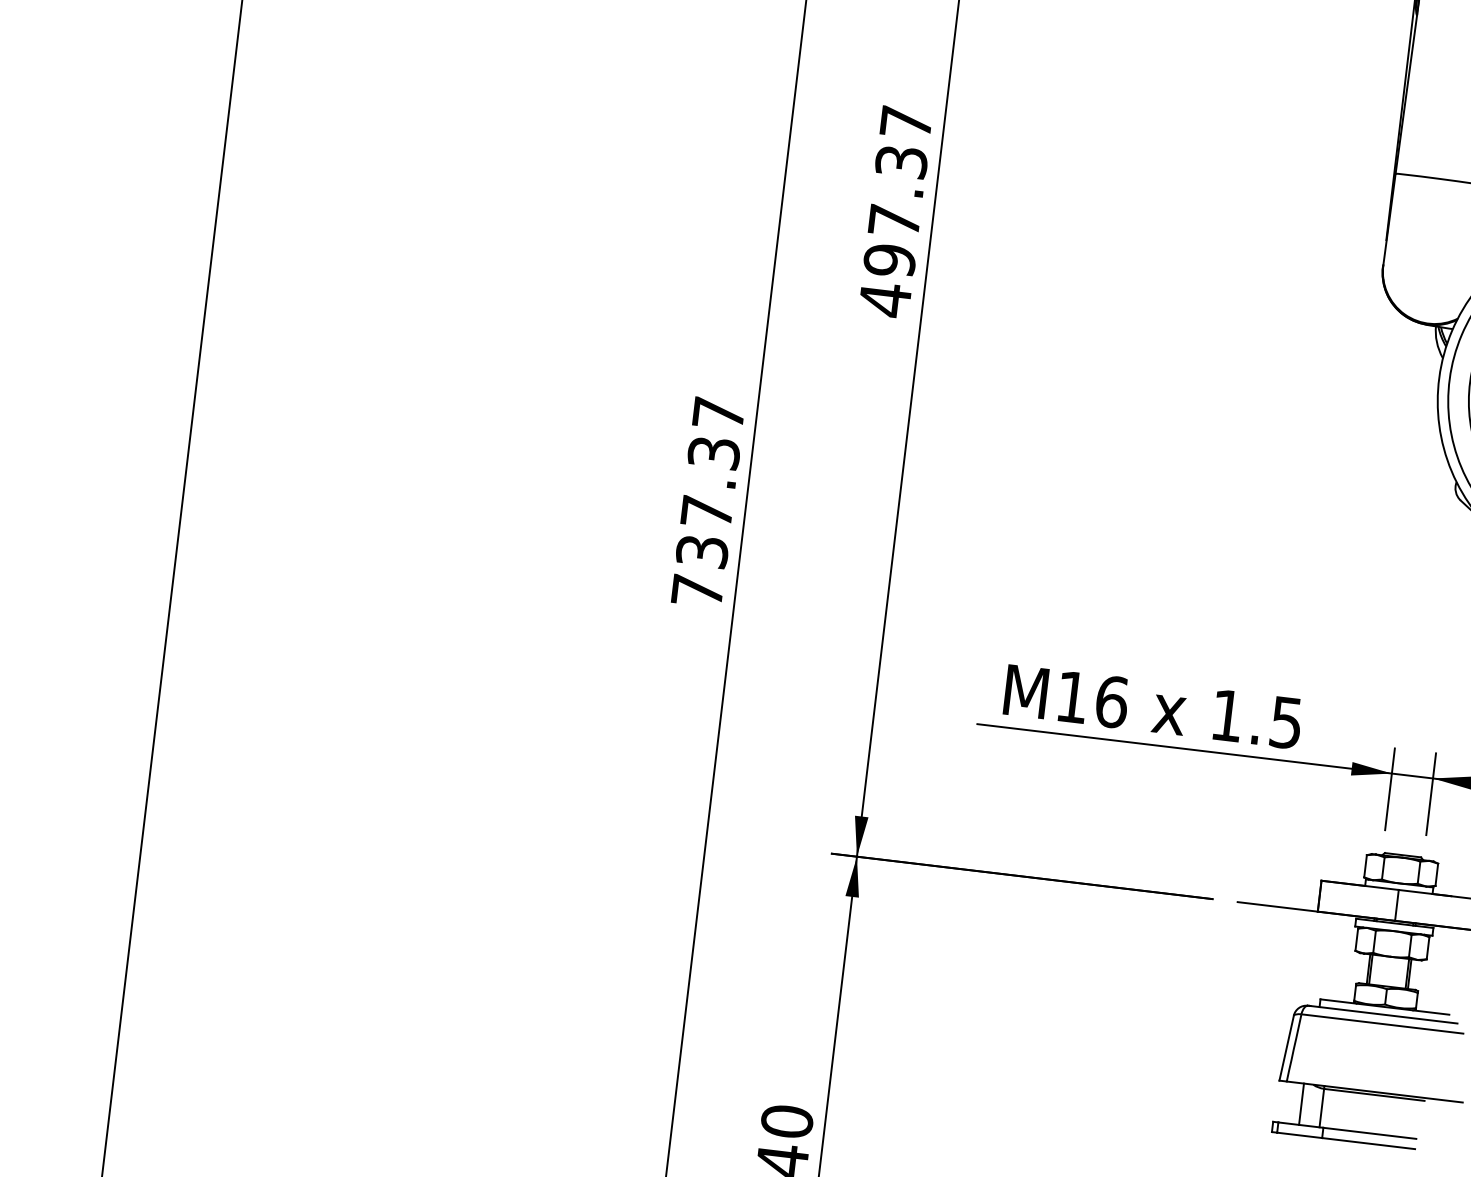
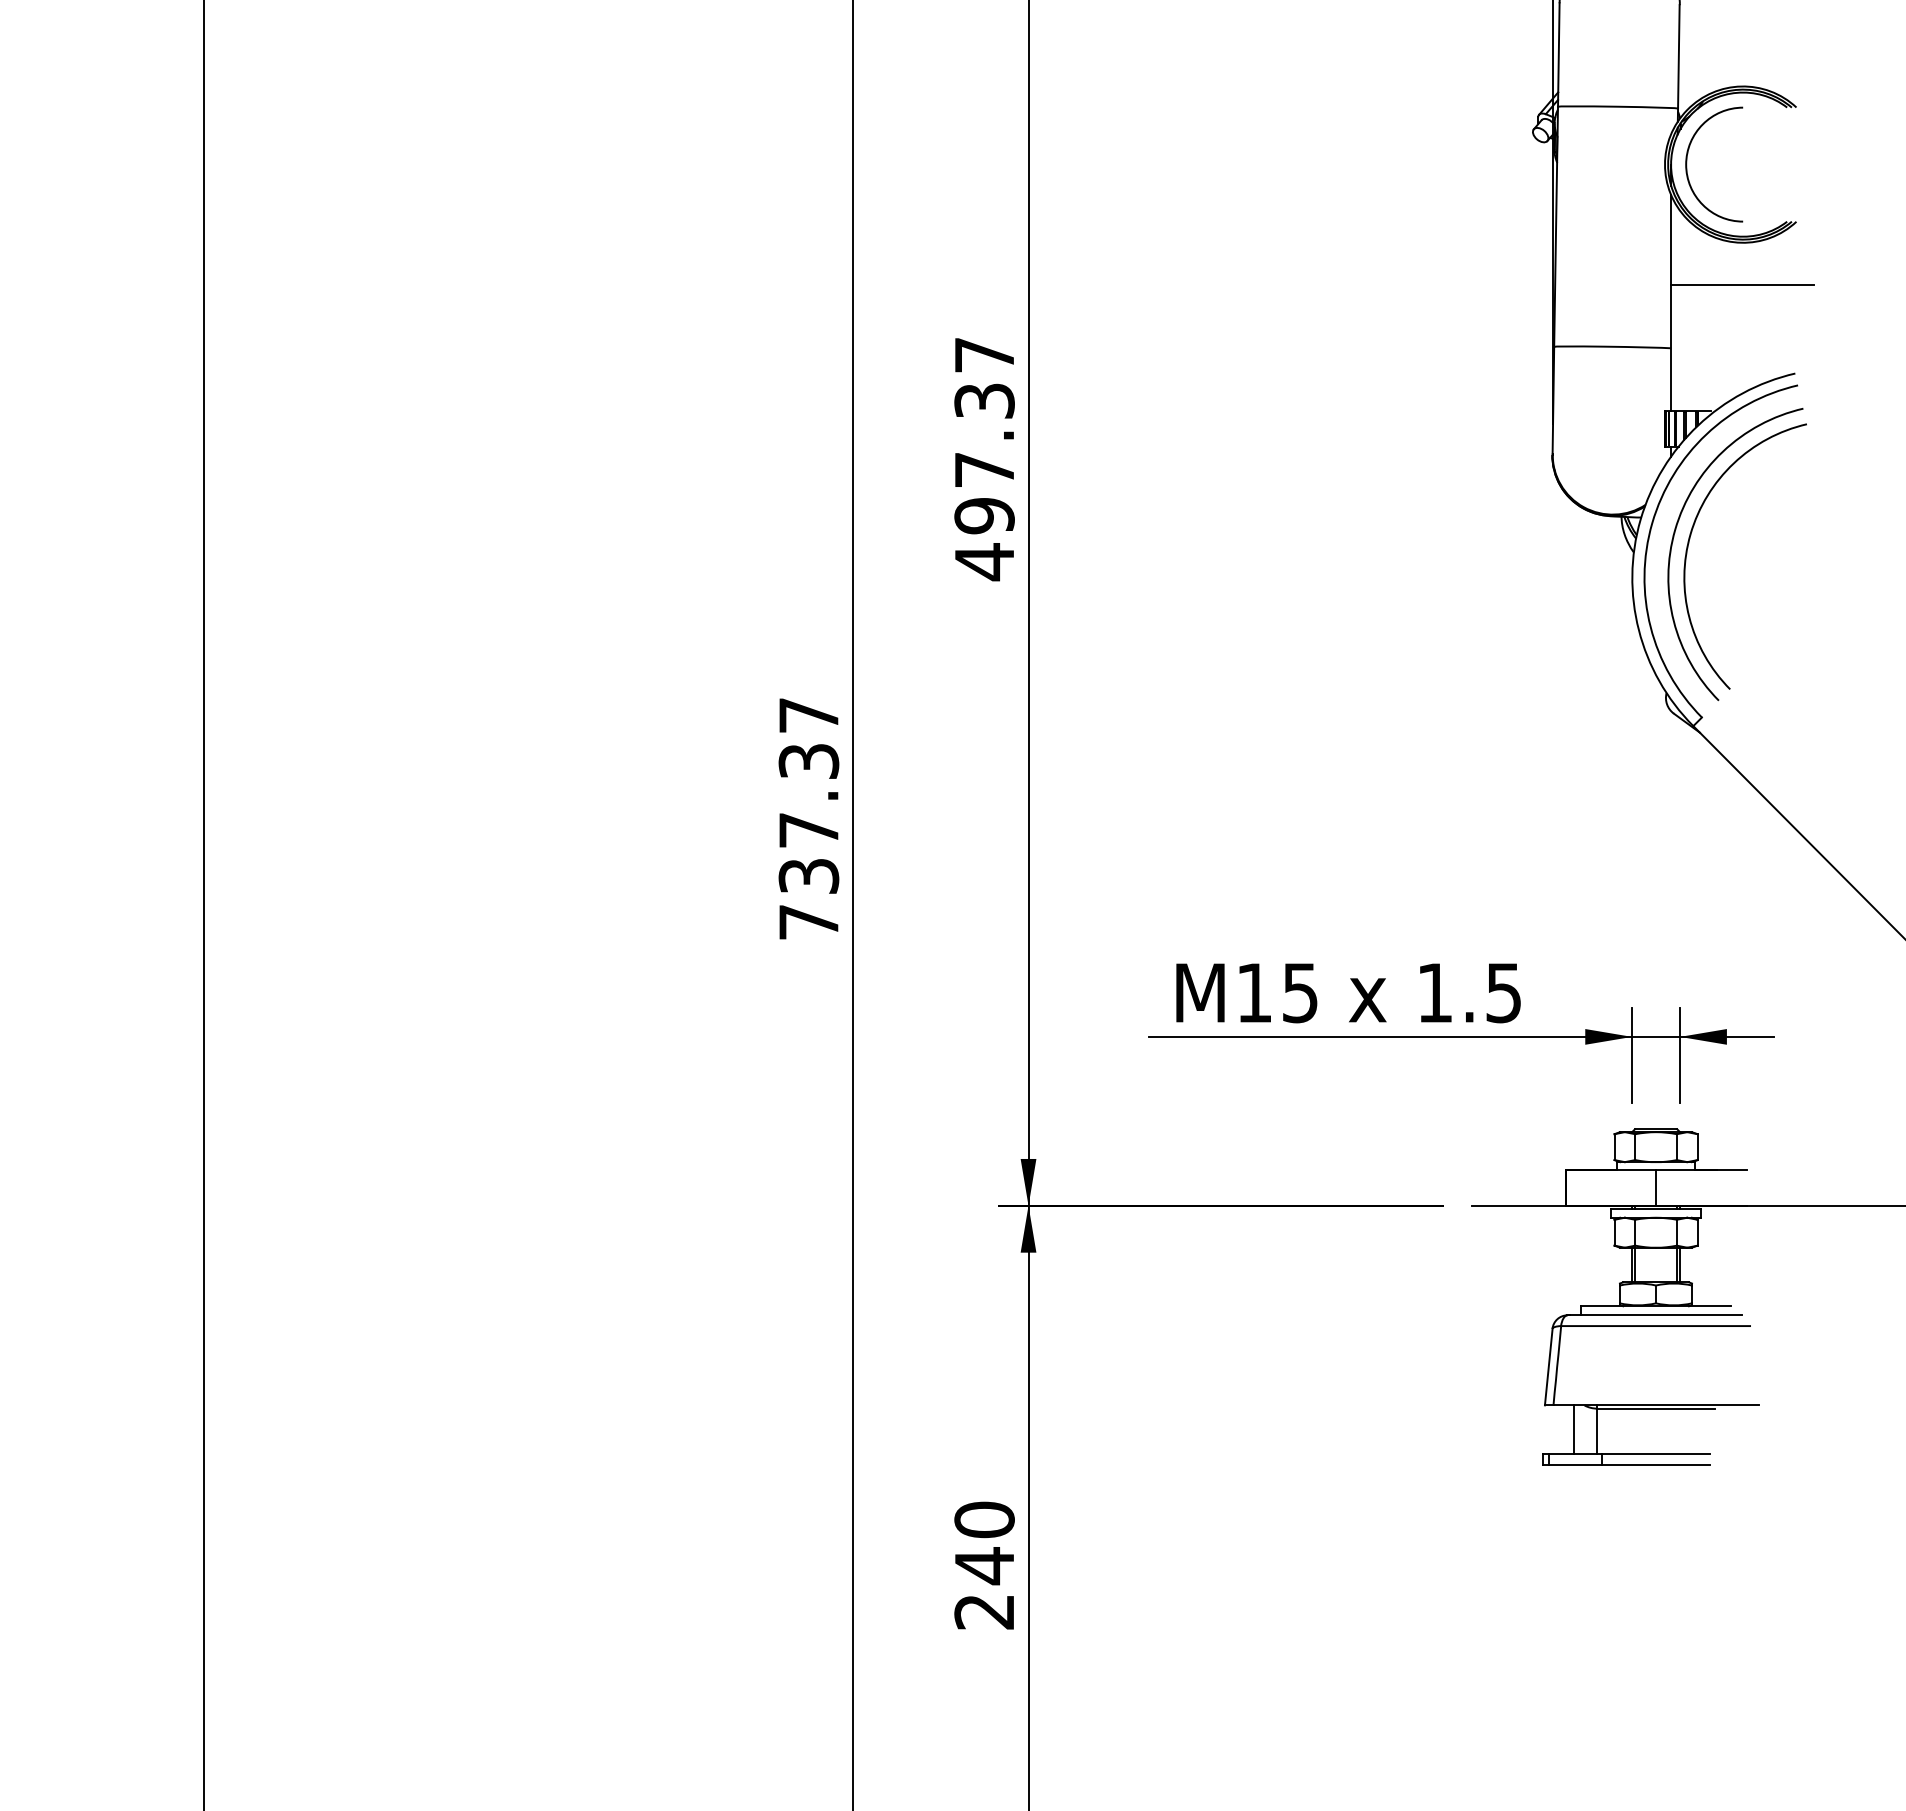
text: (1112, 701) -> (1300, 992), M16 -> M15

